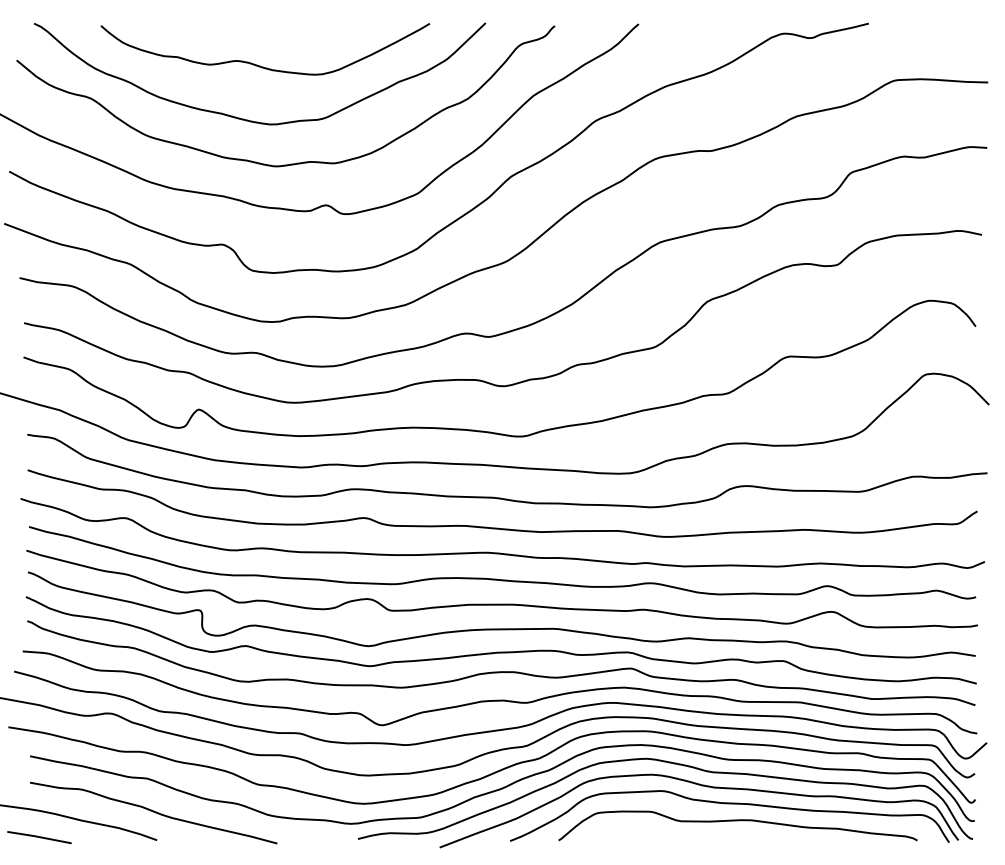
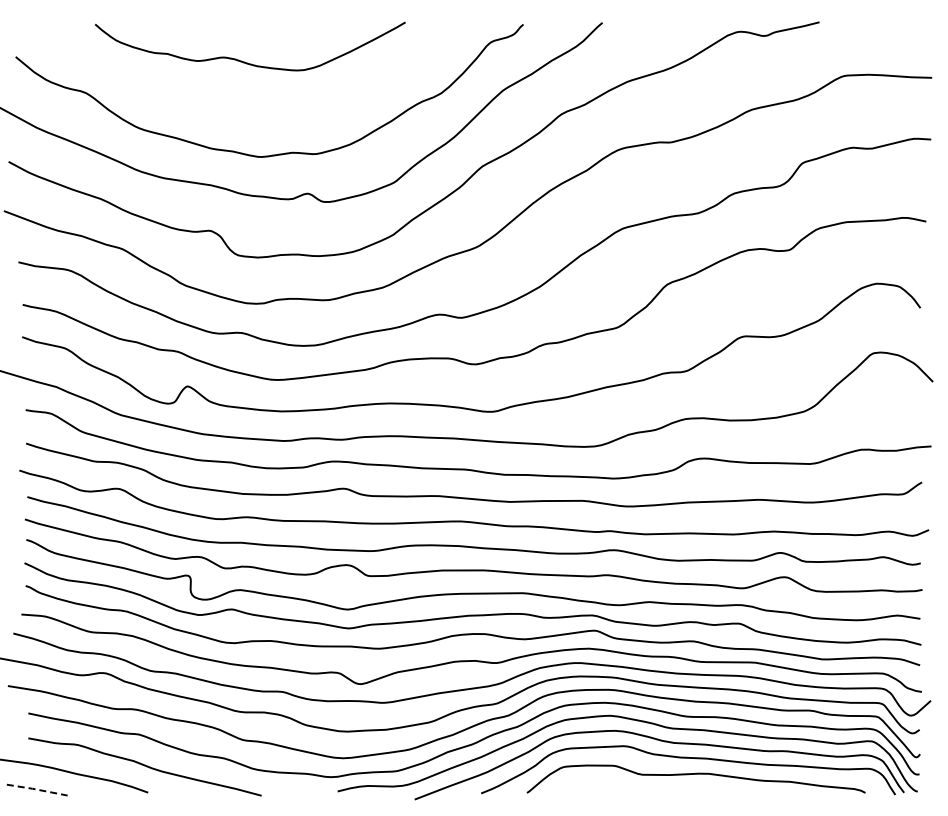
curve: (247, 119) -> (233, 112), removed
line: (39, 836) -> (37, 789), solid -> dashed

